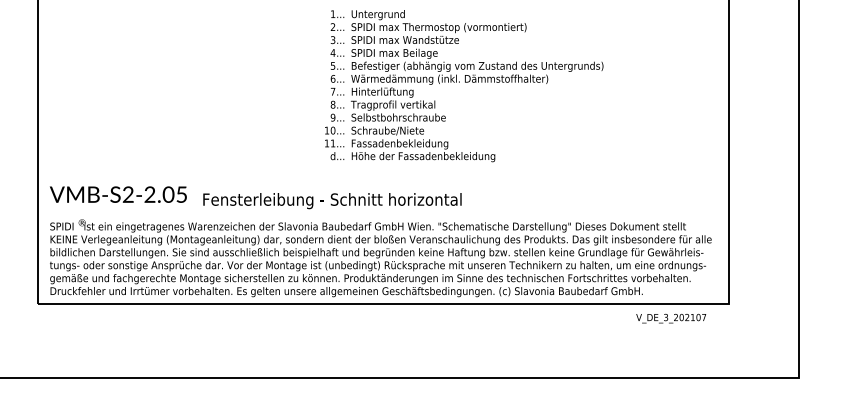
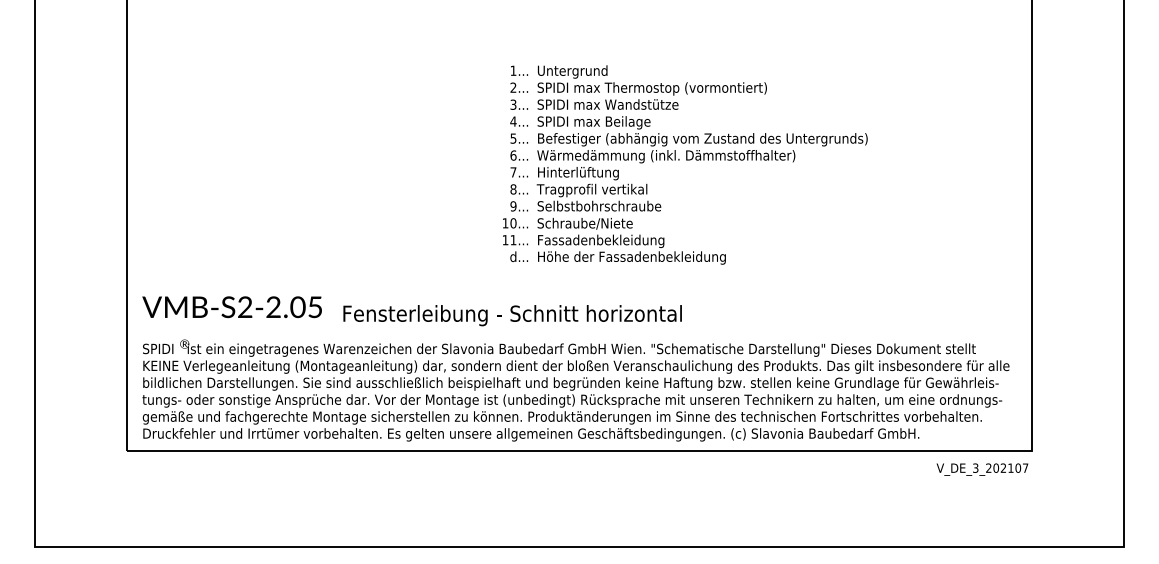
text: (671, 318) -> (982, 469), moved

